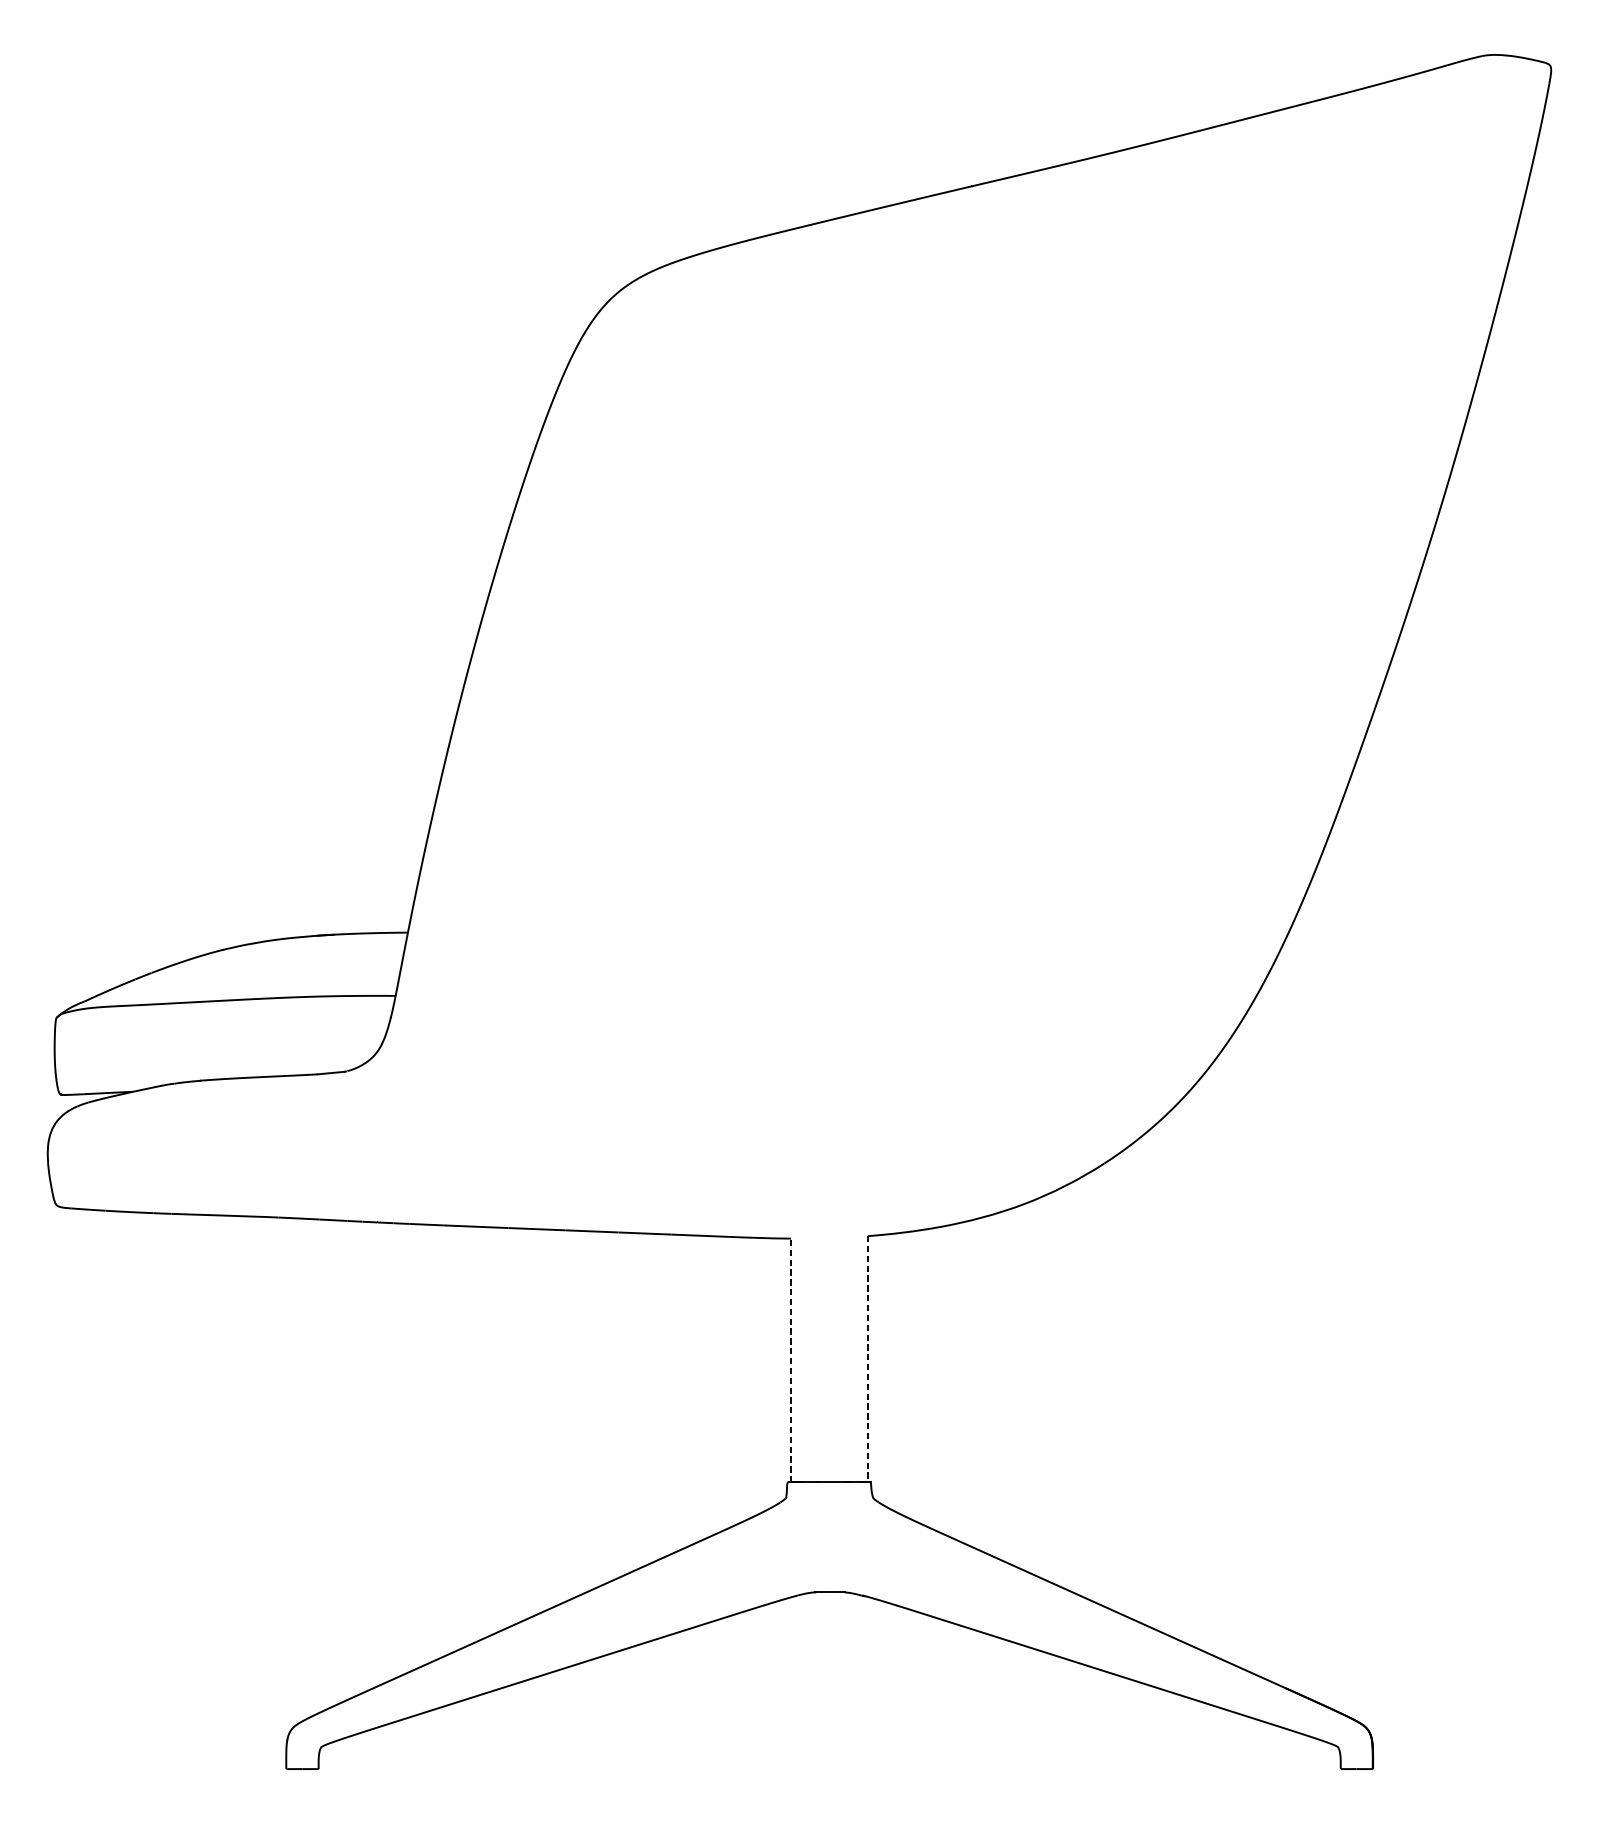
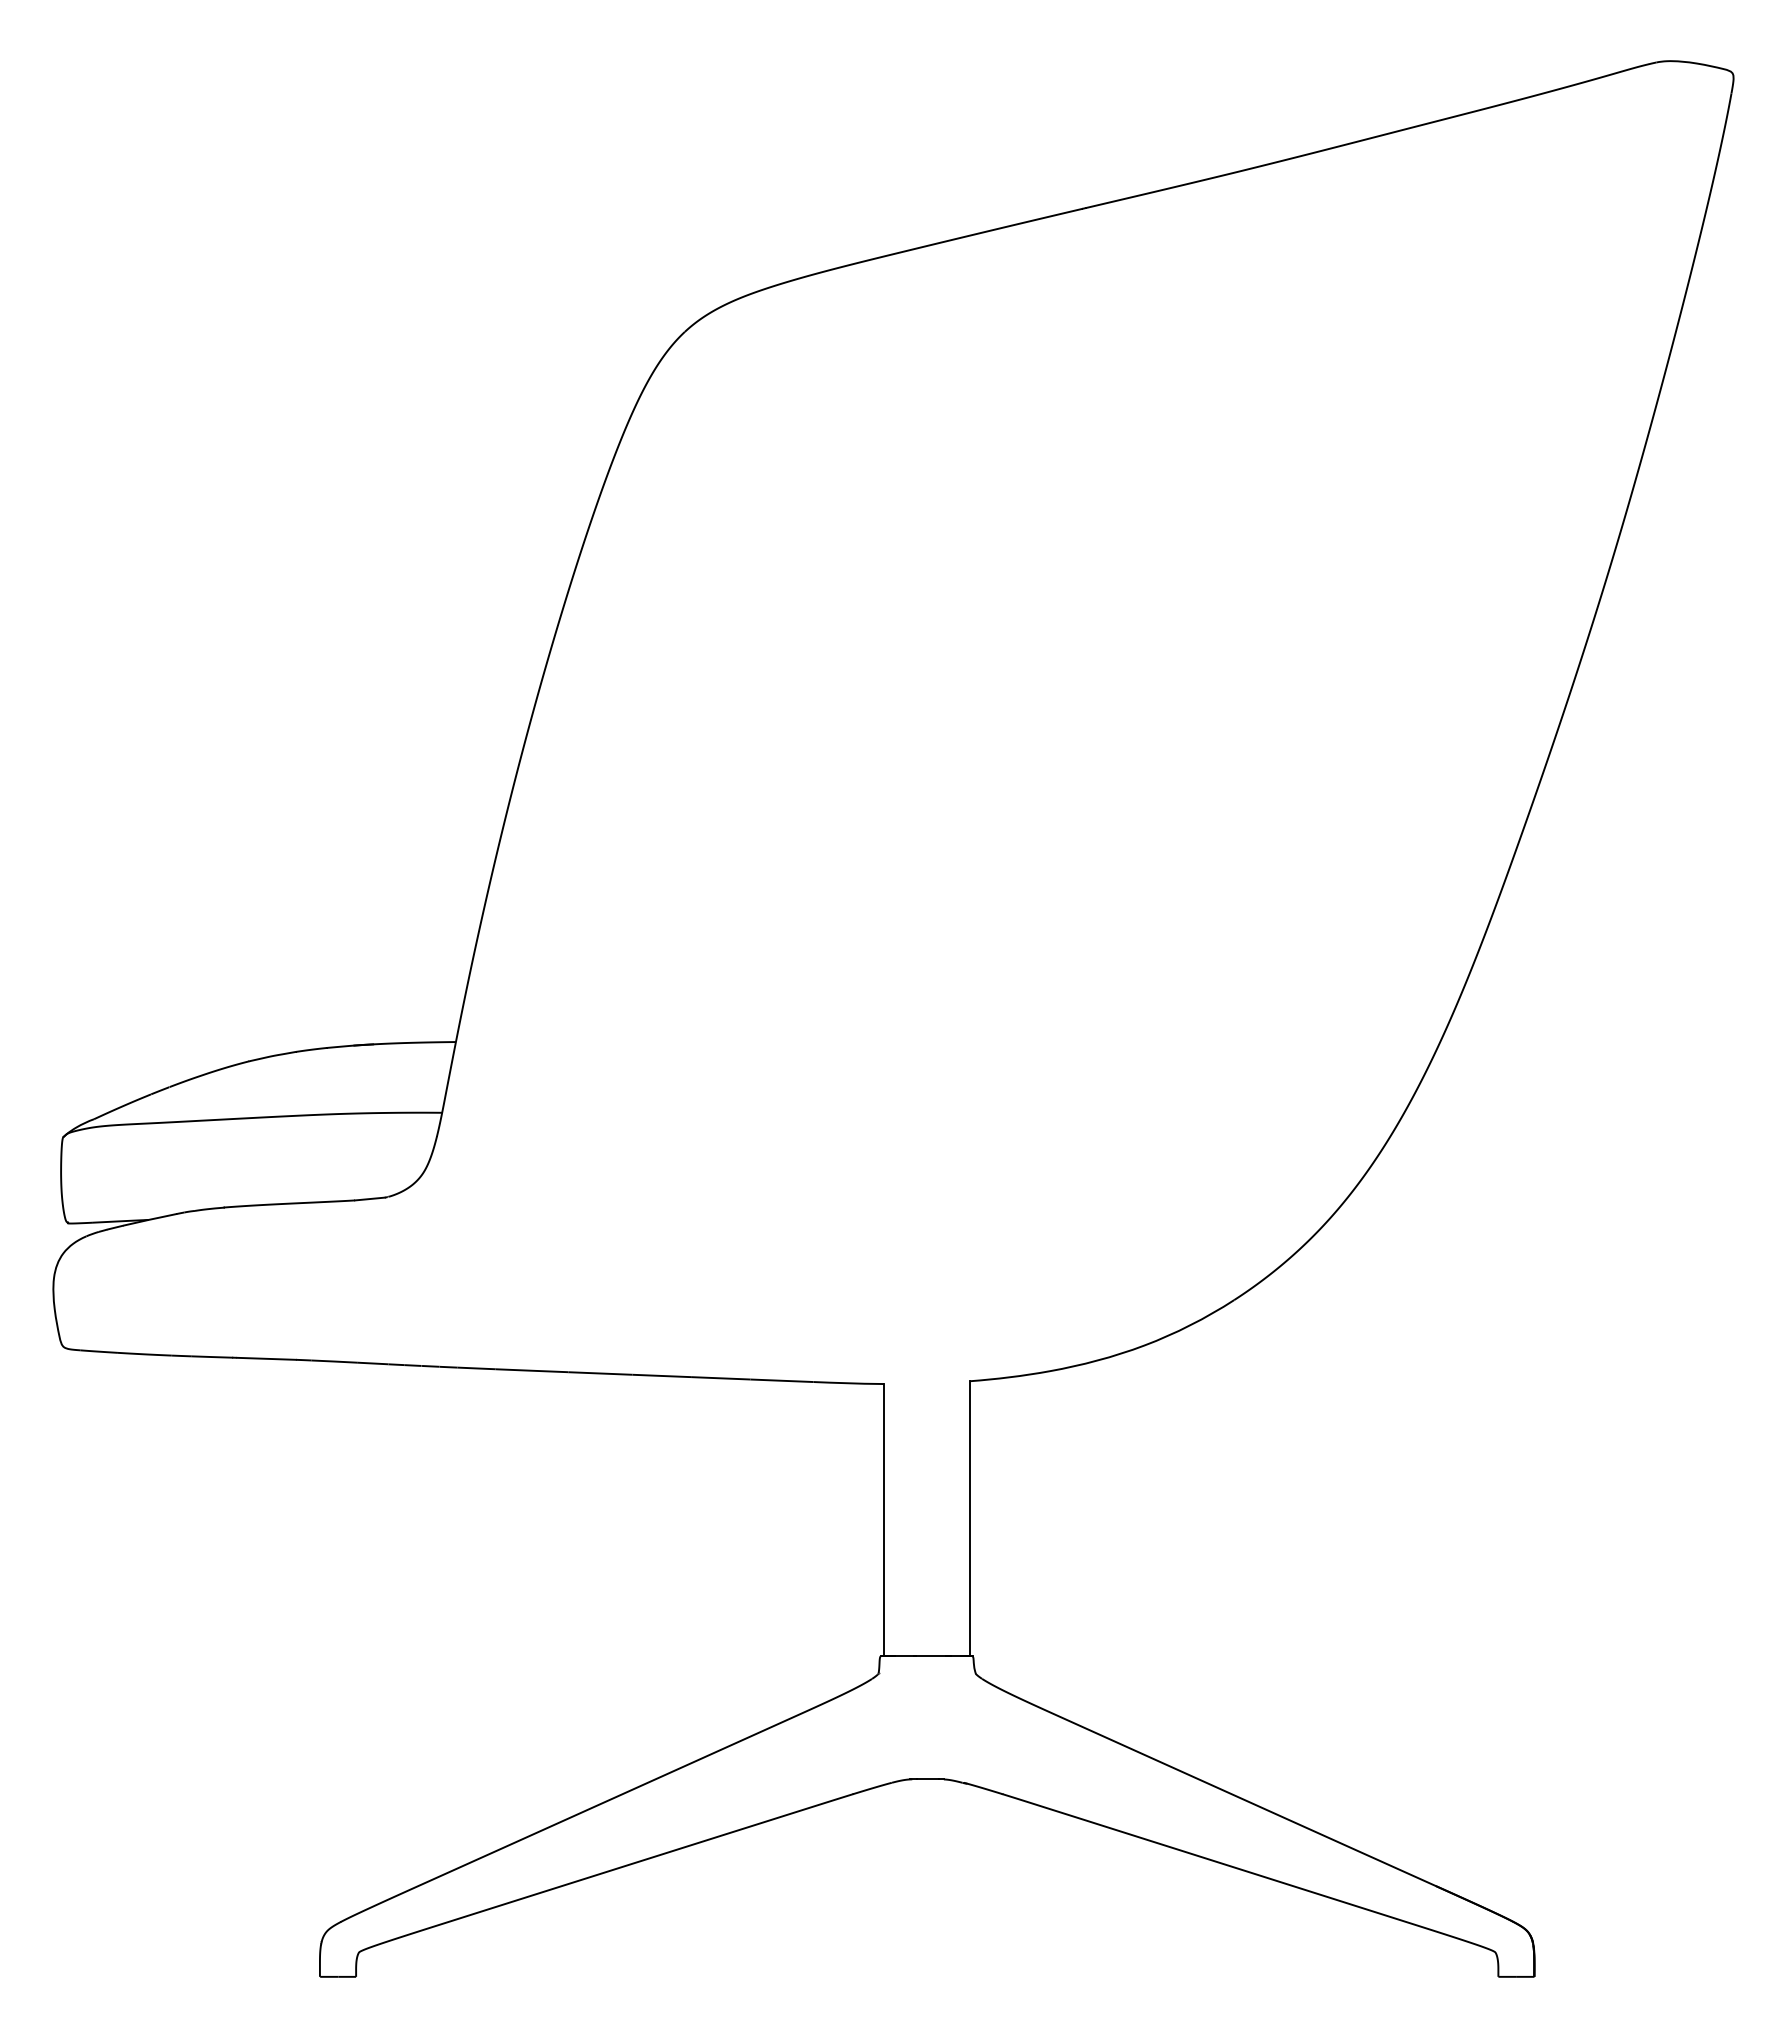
line: (868, 1358) -> (970, 1518), dashed -> solid
line: (790, 1359) -> (883, 1519), dashed -> solid

